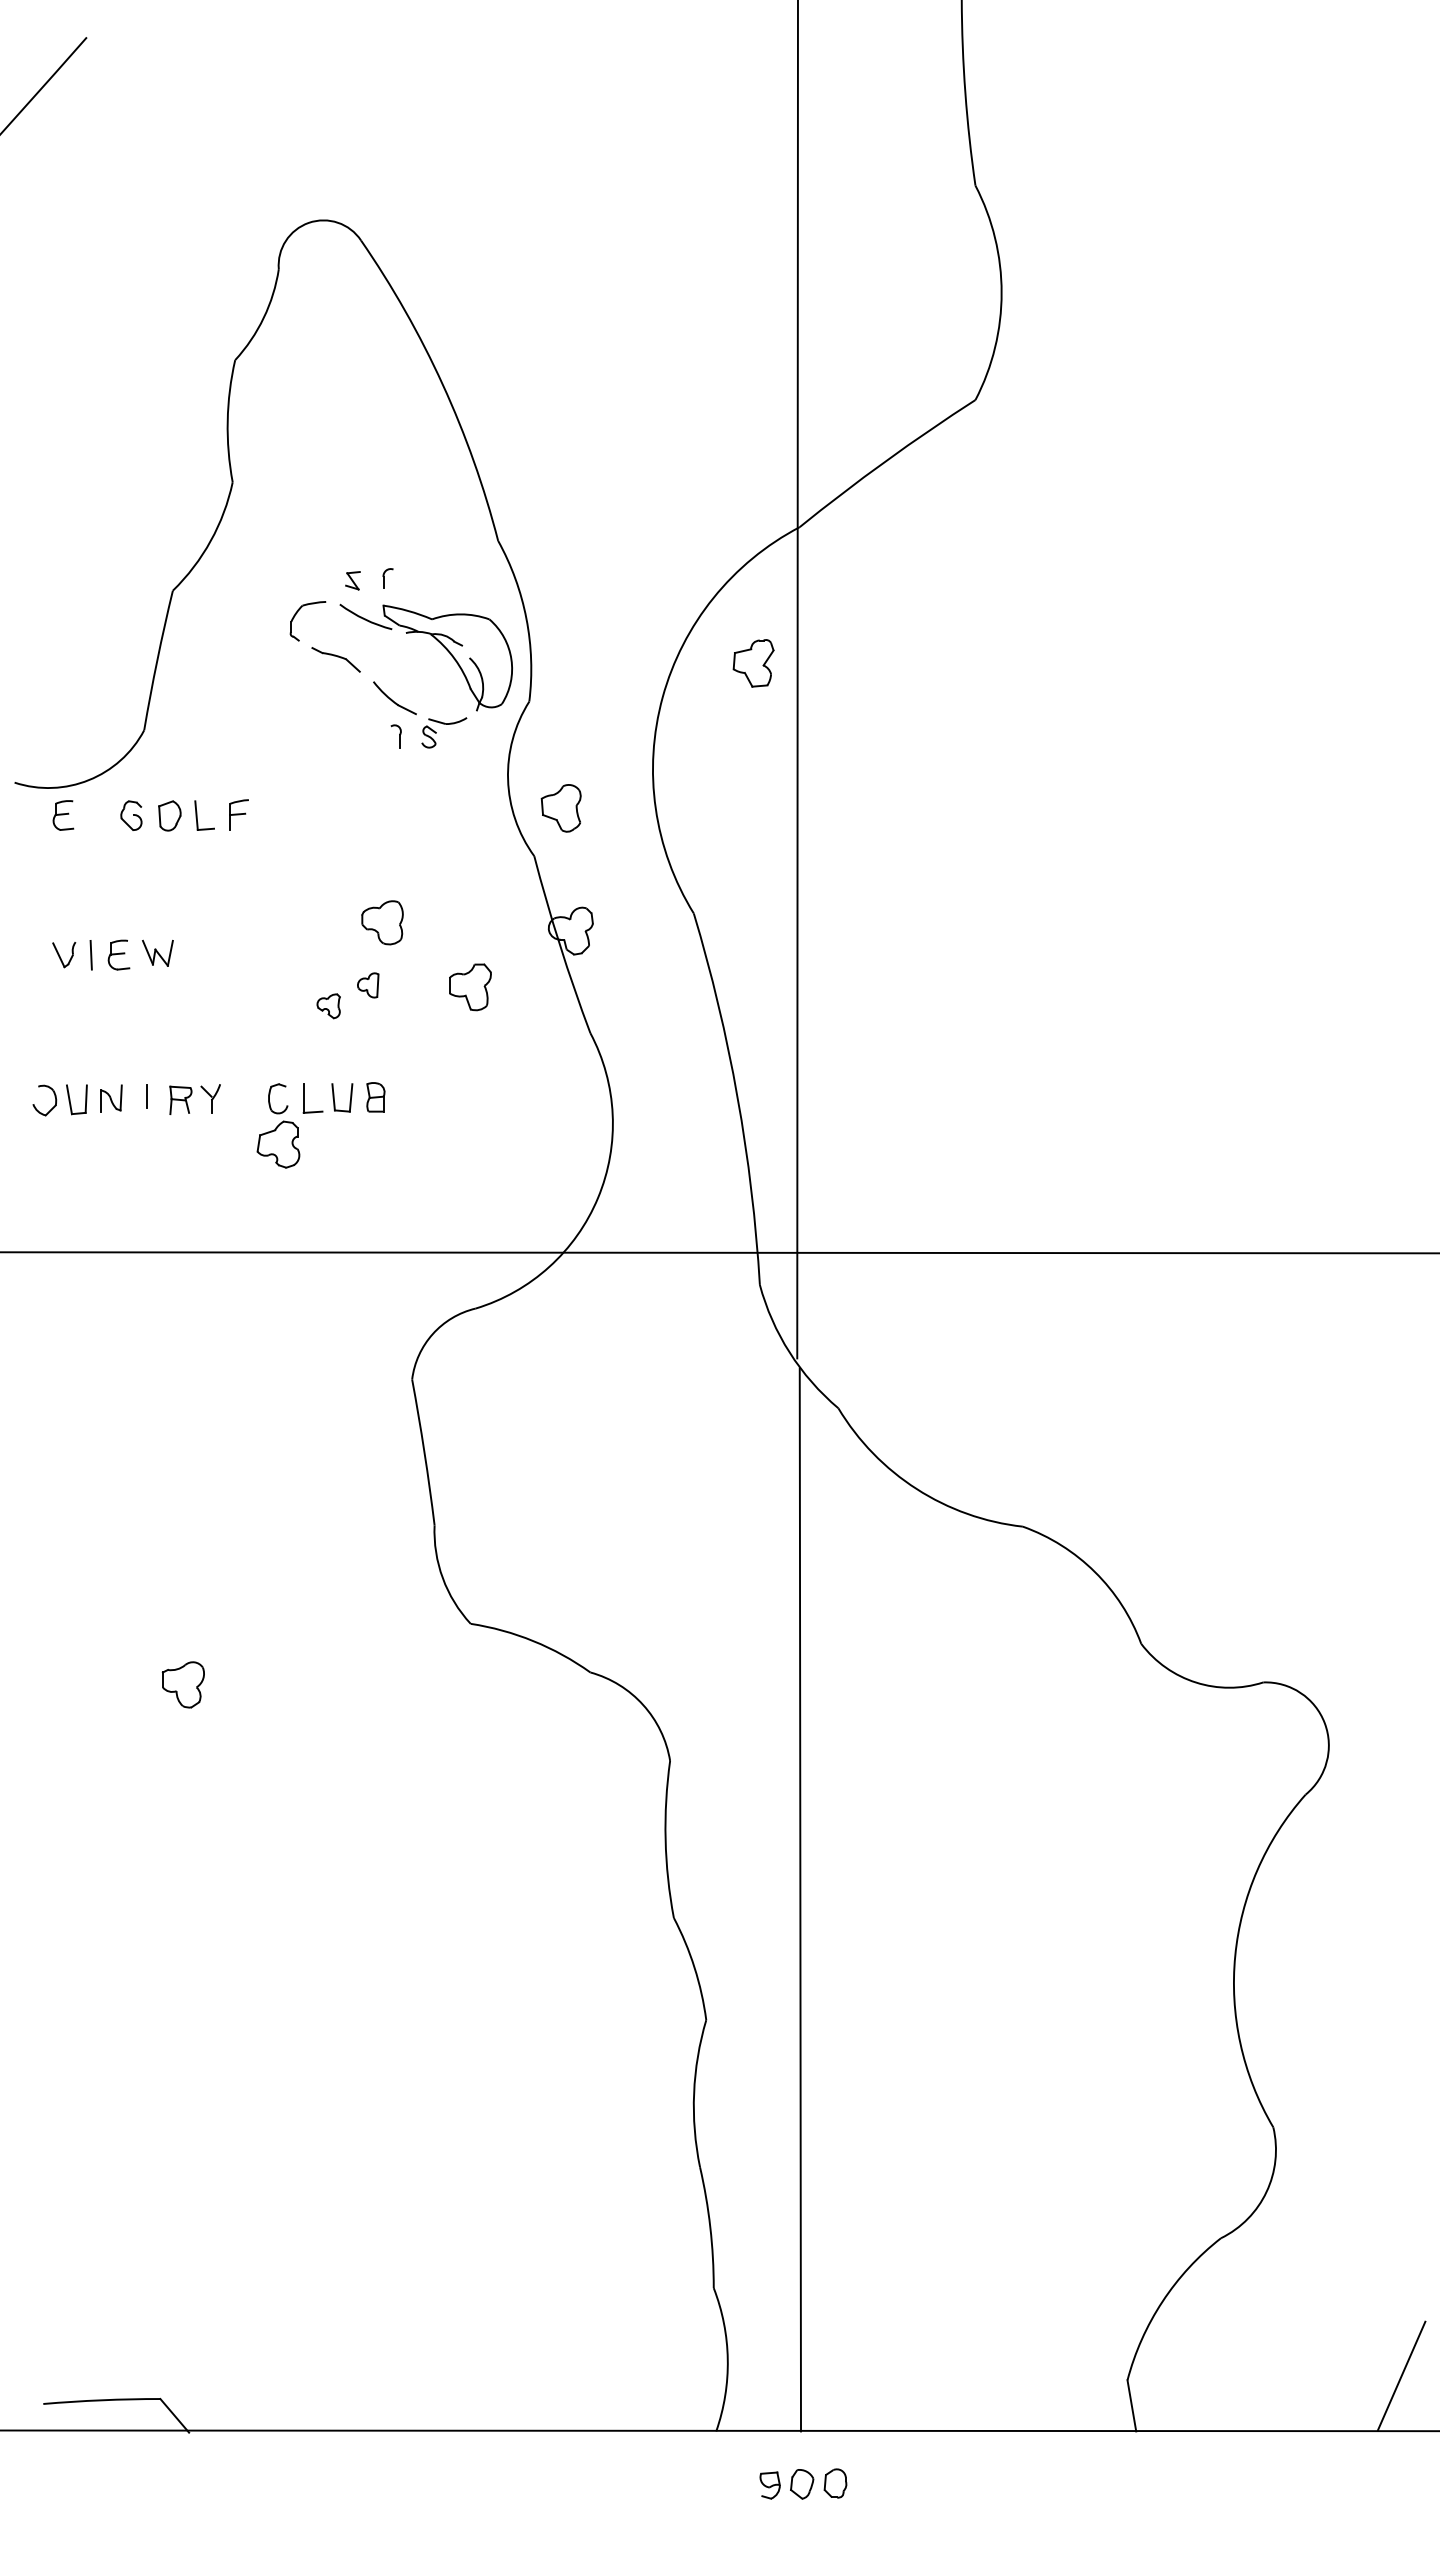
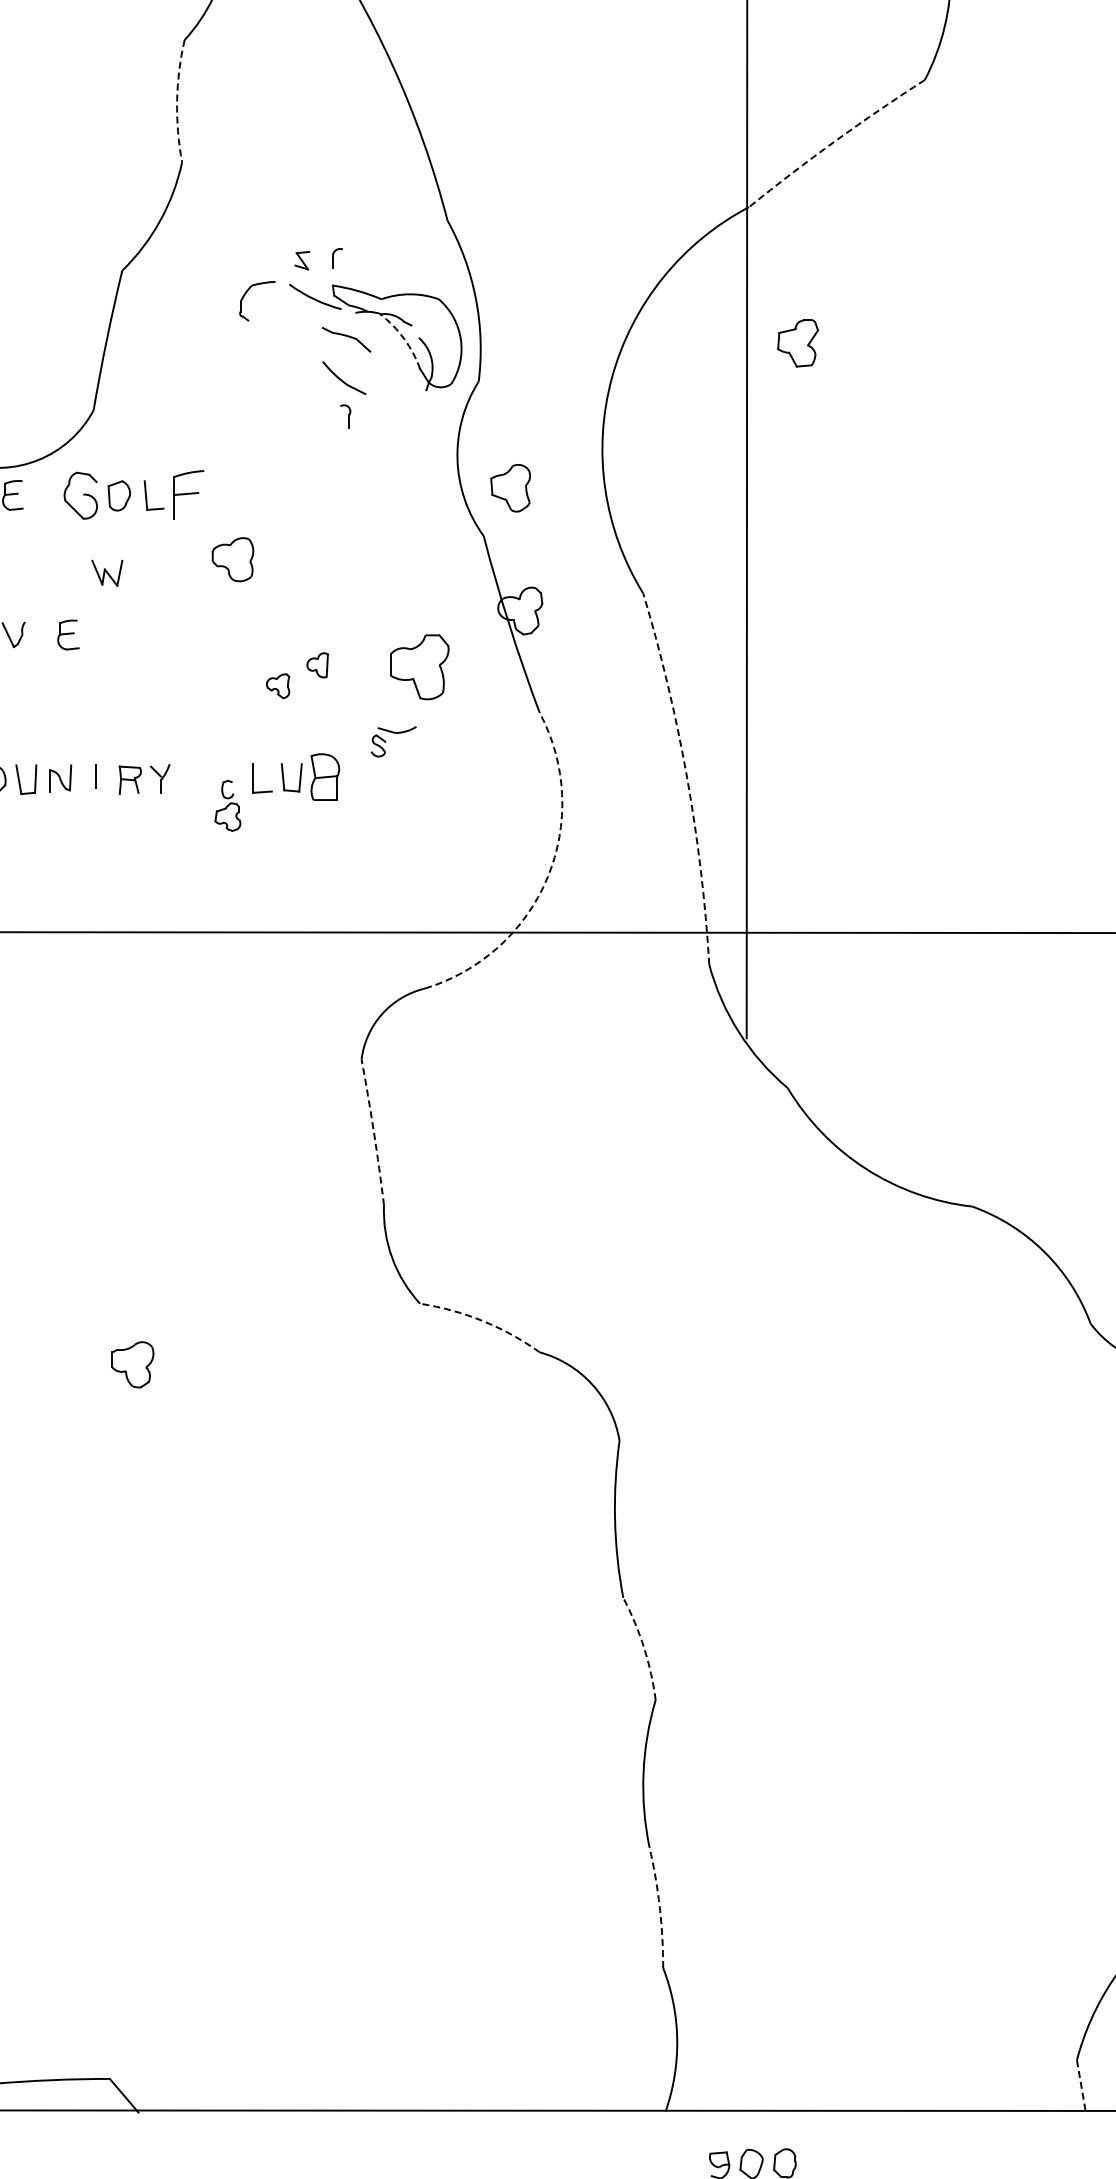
arc: (227, 421) -> (176, 101), solid -> dashed
arc: (885, 461) -> (834, 141), solid -> dashed
arc: (454, 658) -> (403, 338), solid -> dashed
part: (335, 659) -> (345, 339), moved
part: (753, 663) -> (797, 343), moved
part: (444, 724) -> (393, 733), moved
part: (238, 814) -> (187, 494), size x1.6
part: (131, 815) -> (80, 495), size x1.6
part: (382, 922) -> (232, 559), moved
part: (157, 952) -> (106, 572), moved
line: (90, 954) -> (39, 634), removed
part: (470, 987) -> (419, 667), size x1.4
part: (375, 1097) -> (324, 777), size x1.6
arc: (737, 1097) -> (686, 777), solid -> dashed
part: (278, 1125) -> (227, 805), size x0.6
arc: (598, 1197) -> (547, 877), solid -> dashed
arc: (424, 1452) -> (373, 1132), solid -> dashed
arc: (533, 1641) -> (482, 1321), solid -> dashed
line: (800, 1899) -> (749, 1579), removed
arc: (694, 1967) -> (643, 1647), solid -> dashed
arc: (710, 2227) -> (659, 1907), solid -> dashed
line: (1131, 2405) -> (1080, 2085), solid -> dashed

